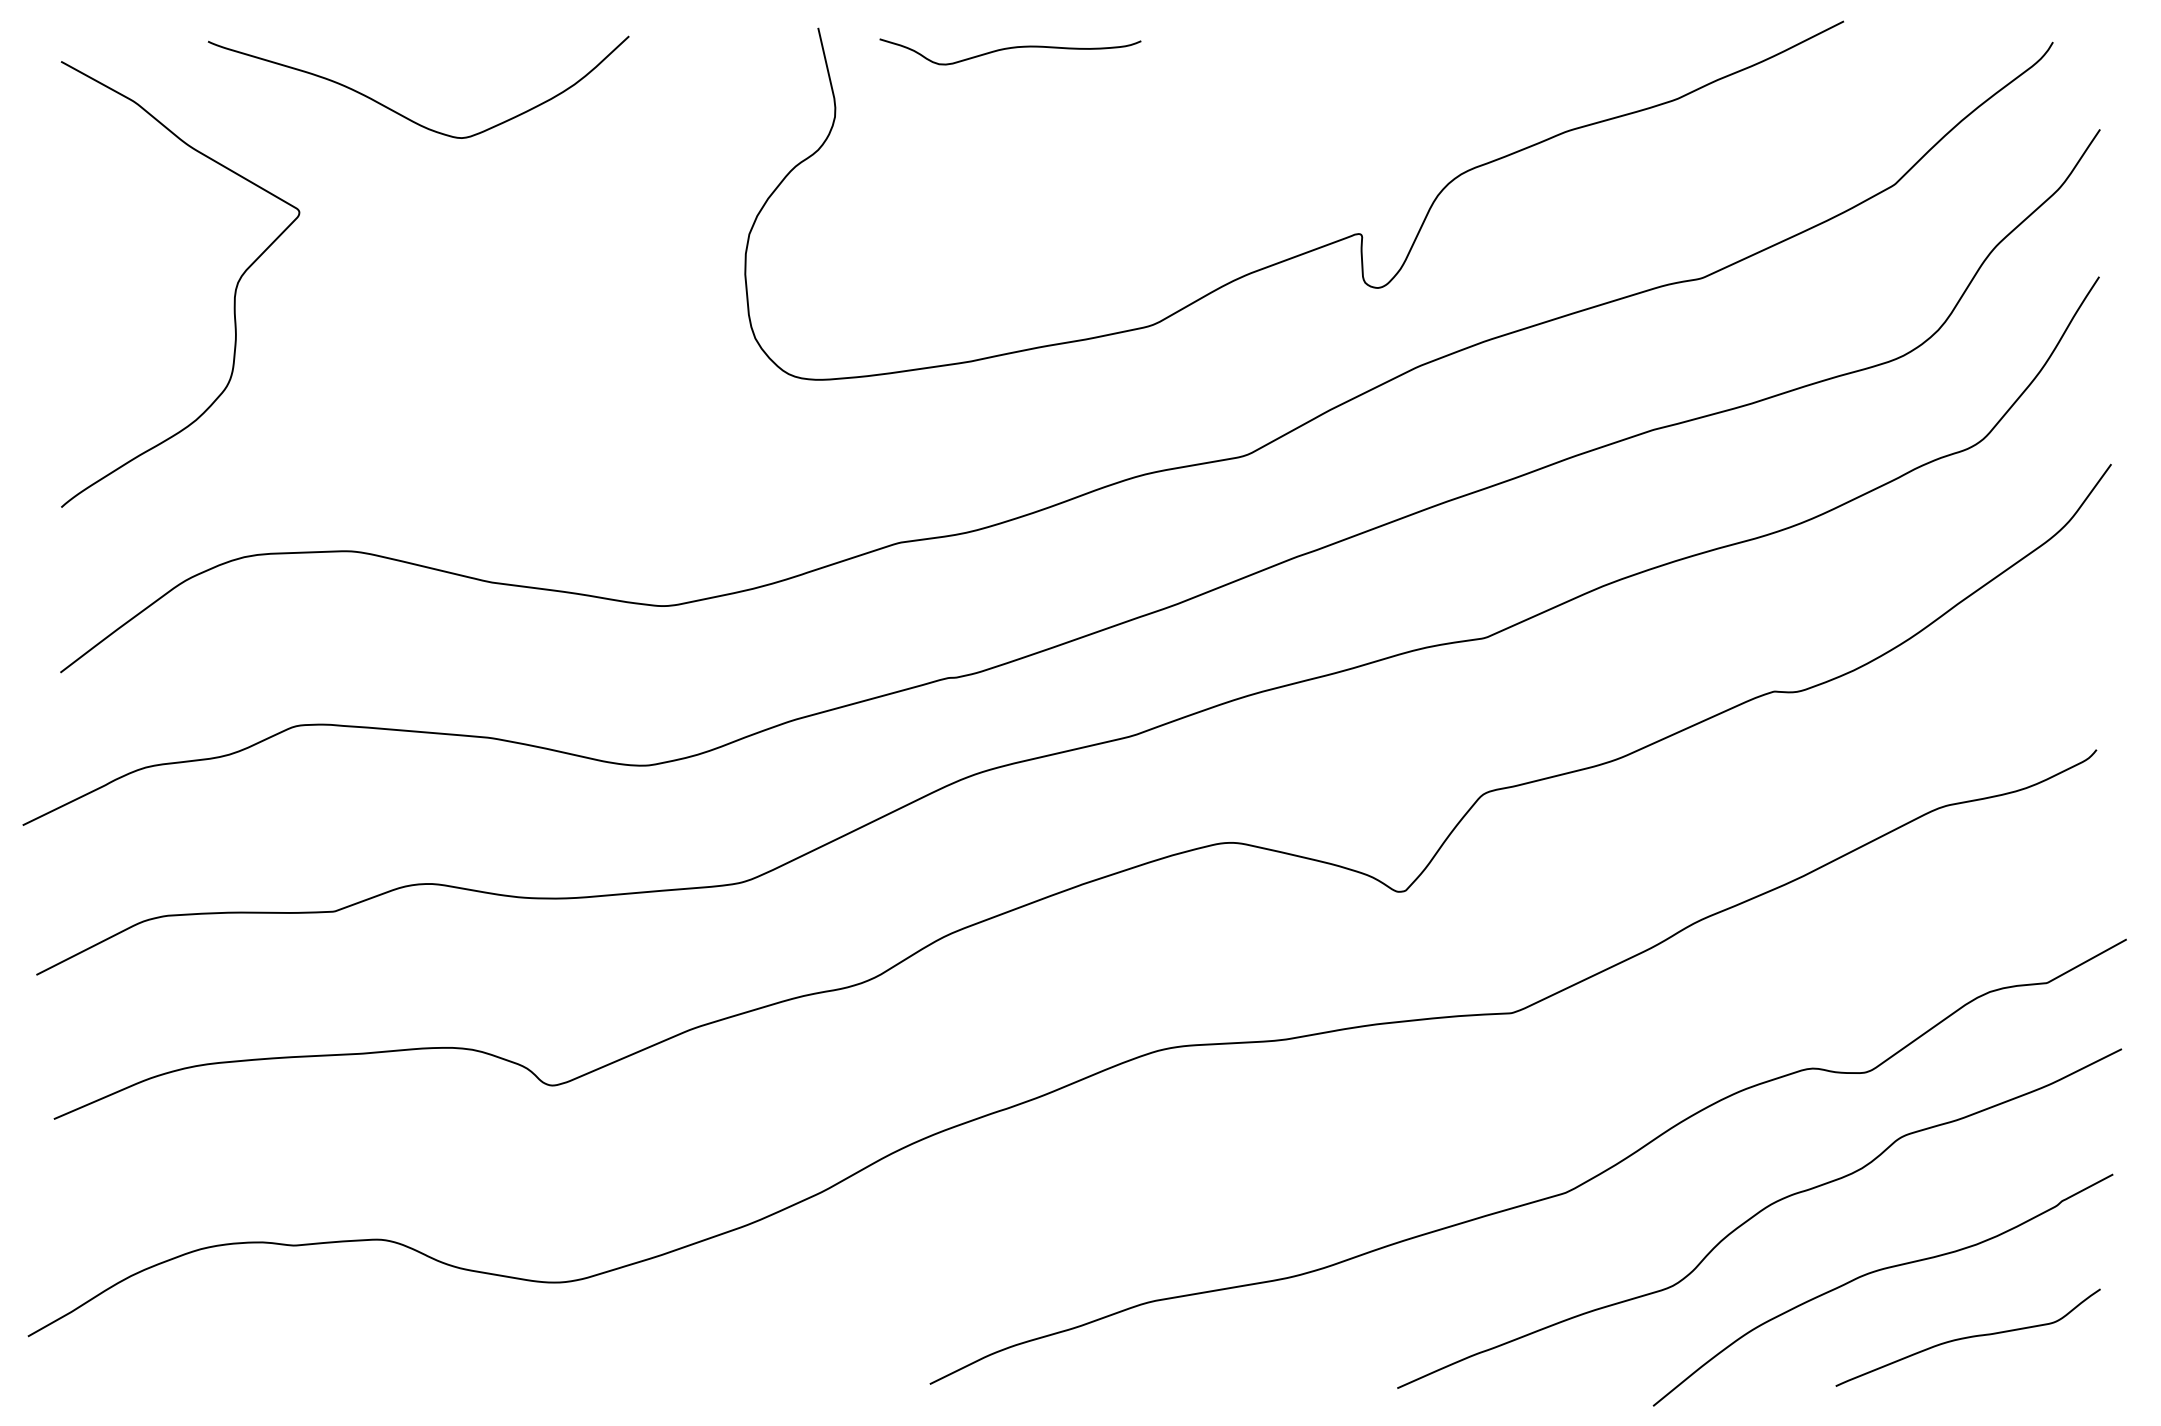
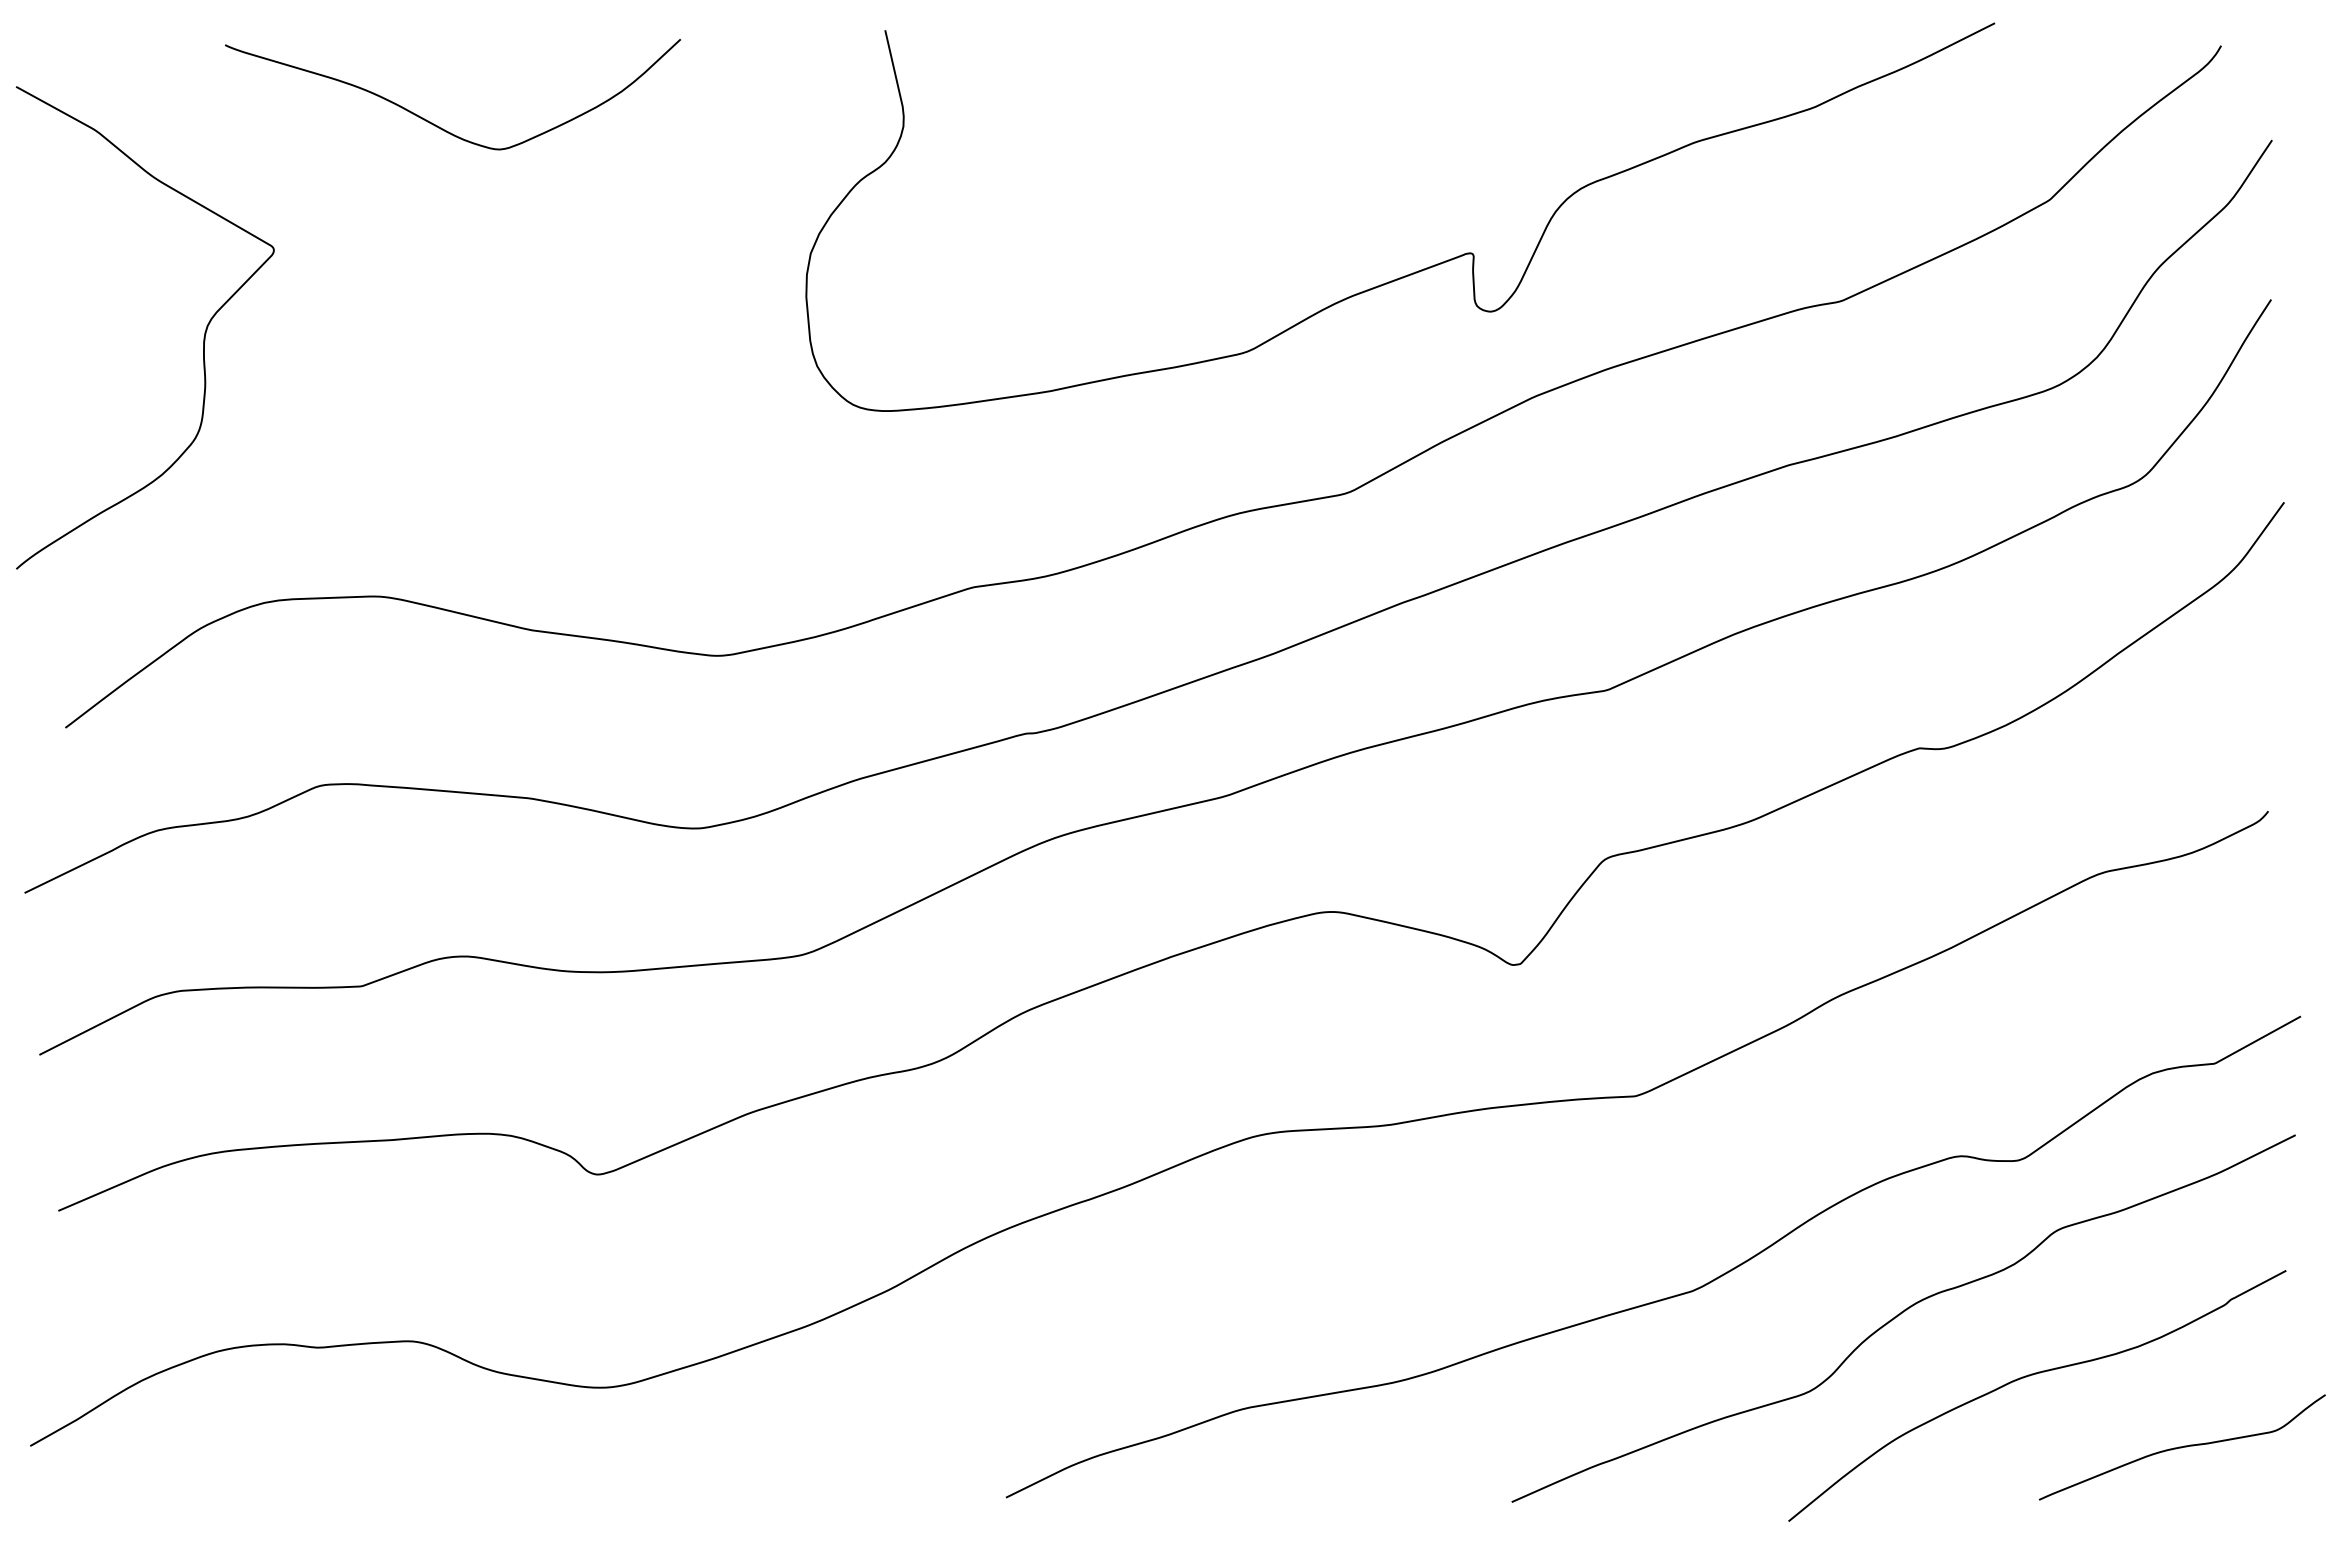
curve: (1009, 49) -> (1092, 53), removed
curve: (234, 293) -> (203, 337), moved
curve: (1968, 1337) -> (2182, 1447), moved

